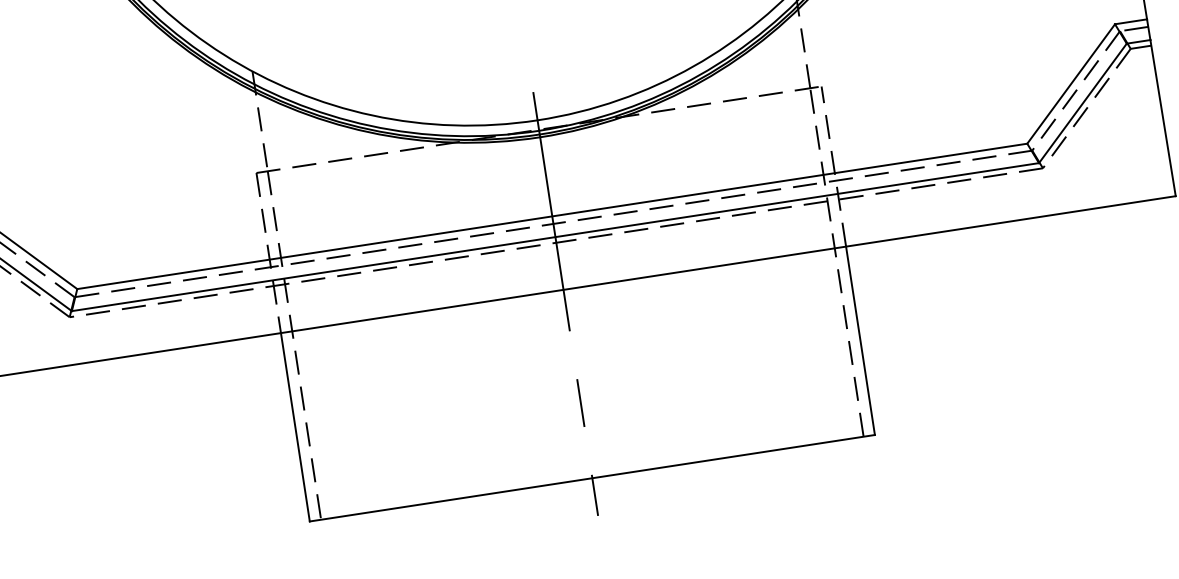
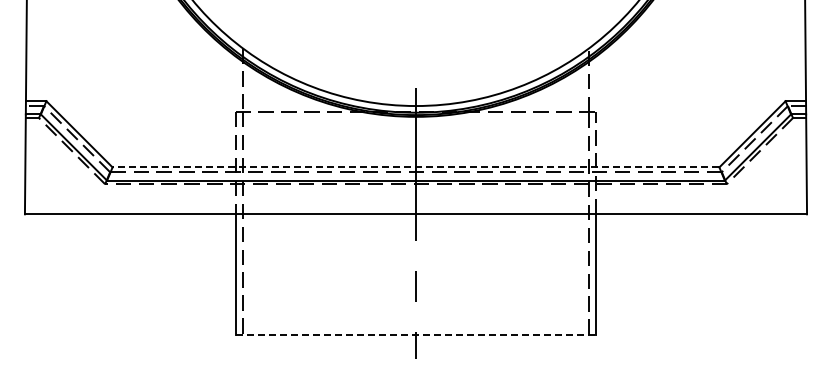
line: (551, 216) -> (415, 167), solid -> dashed
line: (593, 477) -> (416, 334), solid -> dashed

